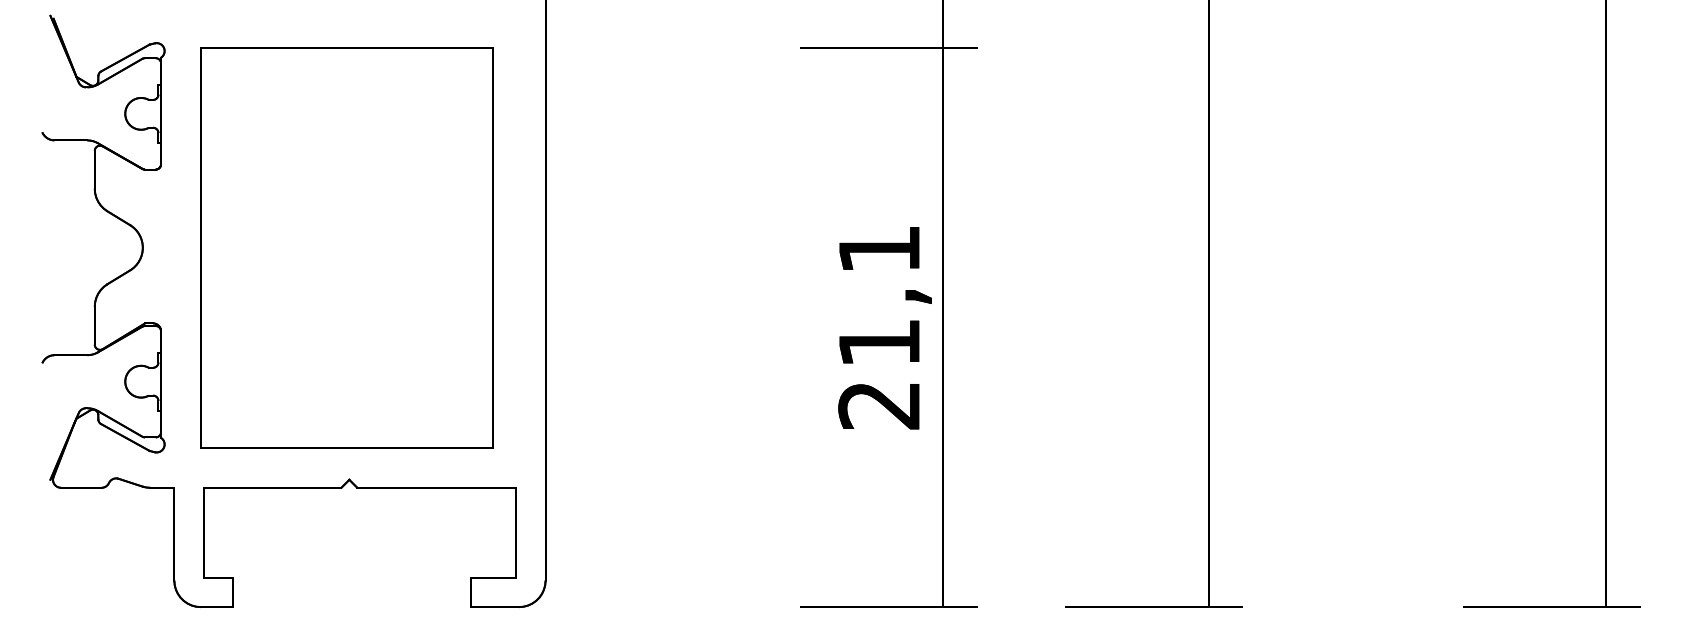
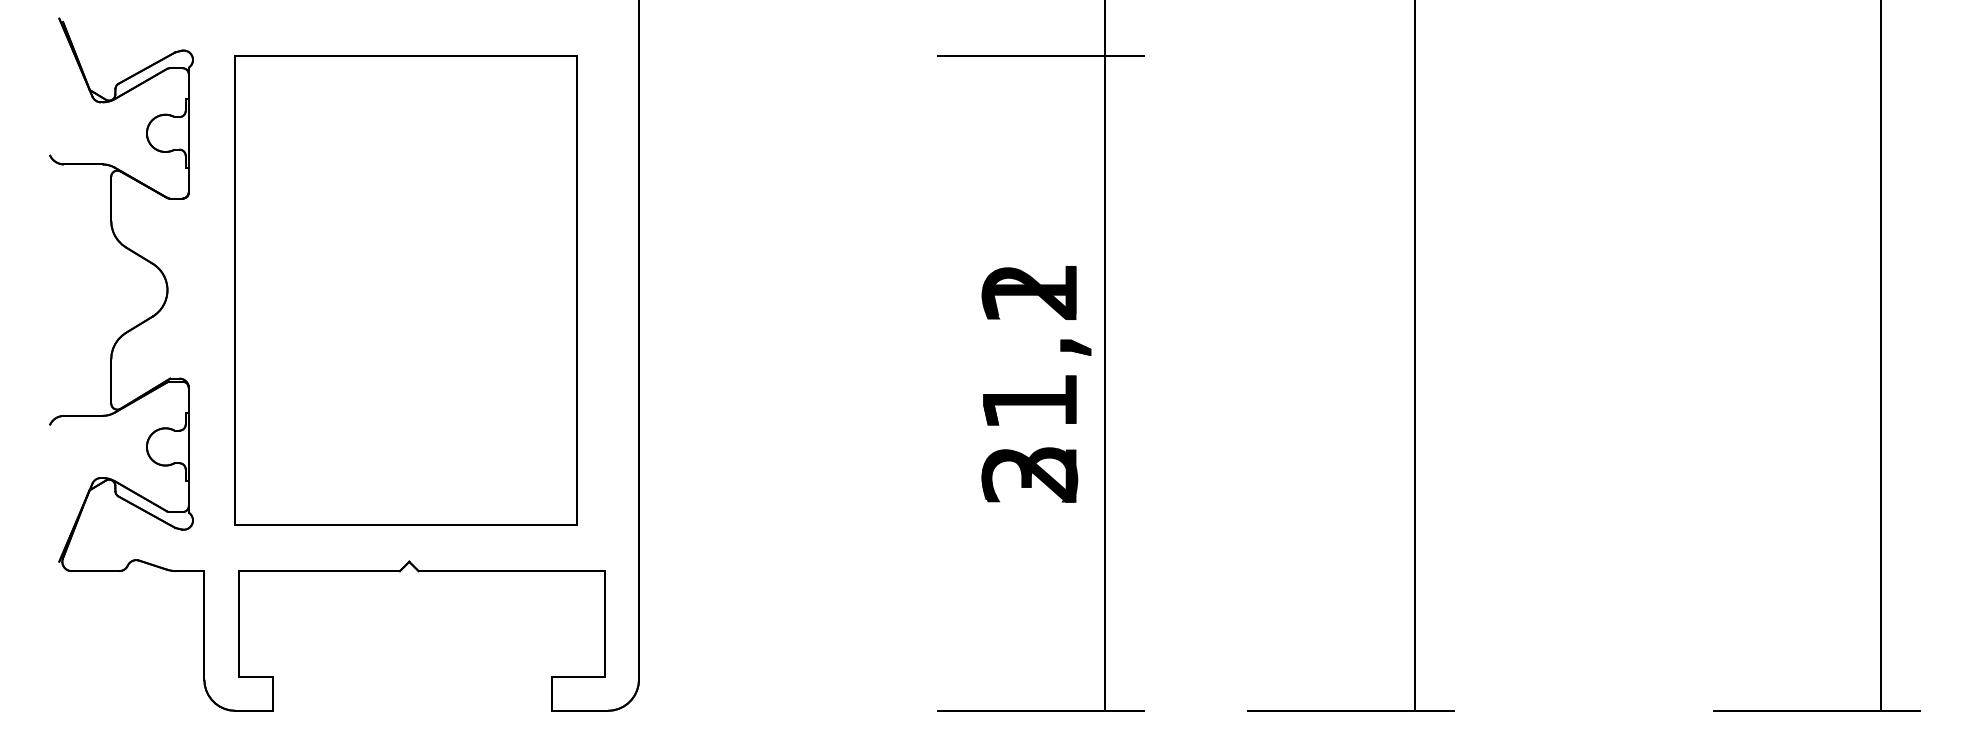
text: (879, 328) -> (1029, 384), 21,1 -> 31,2

